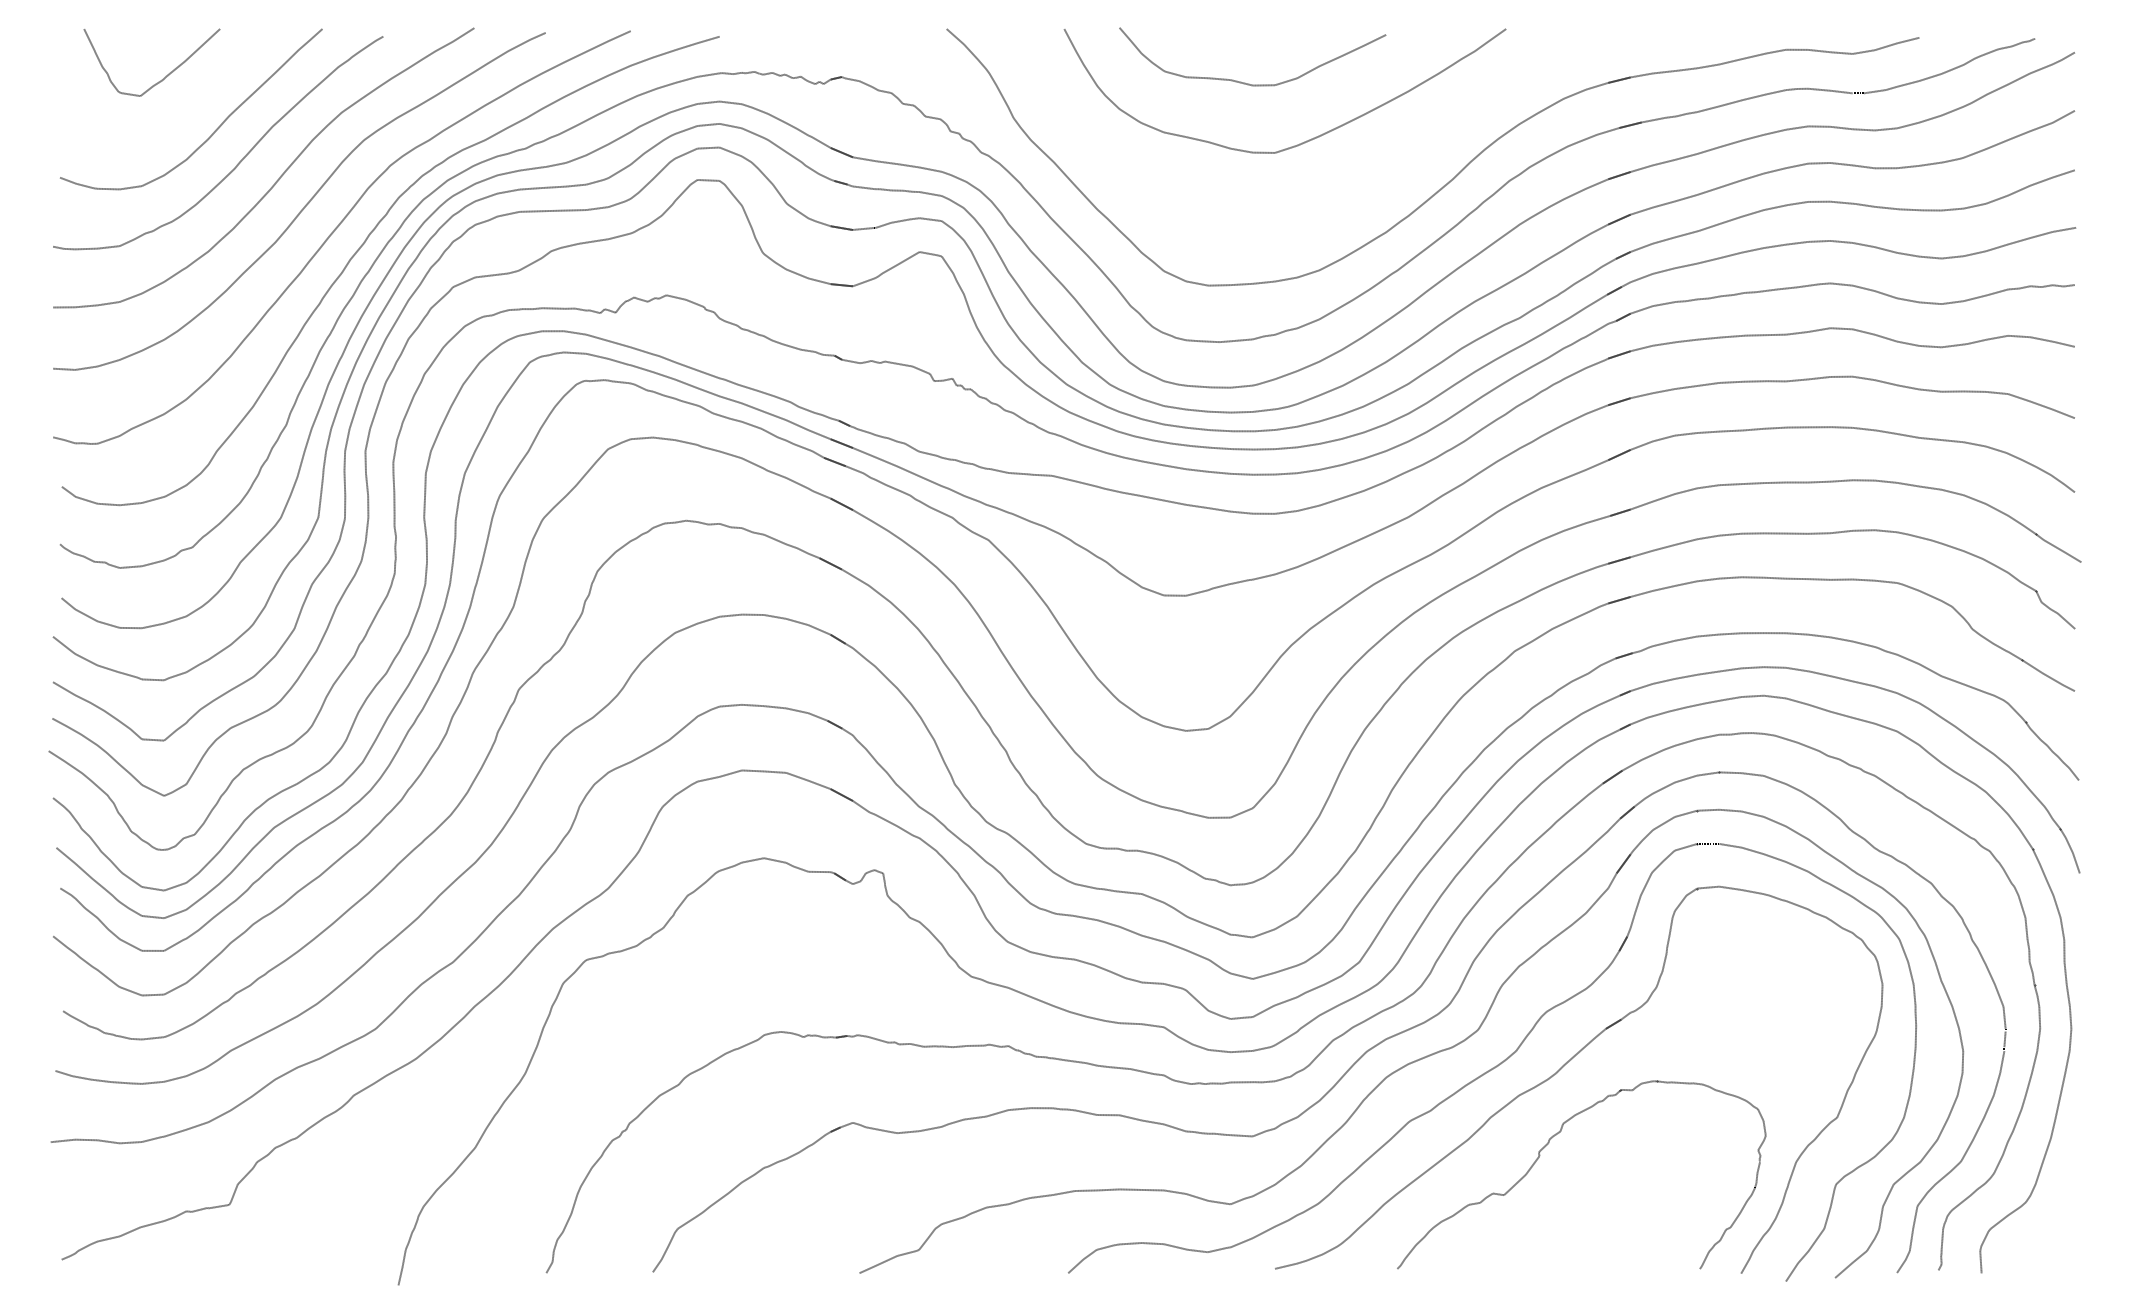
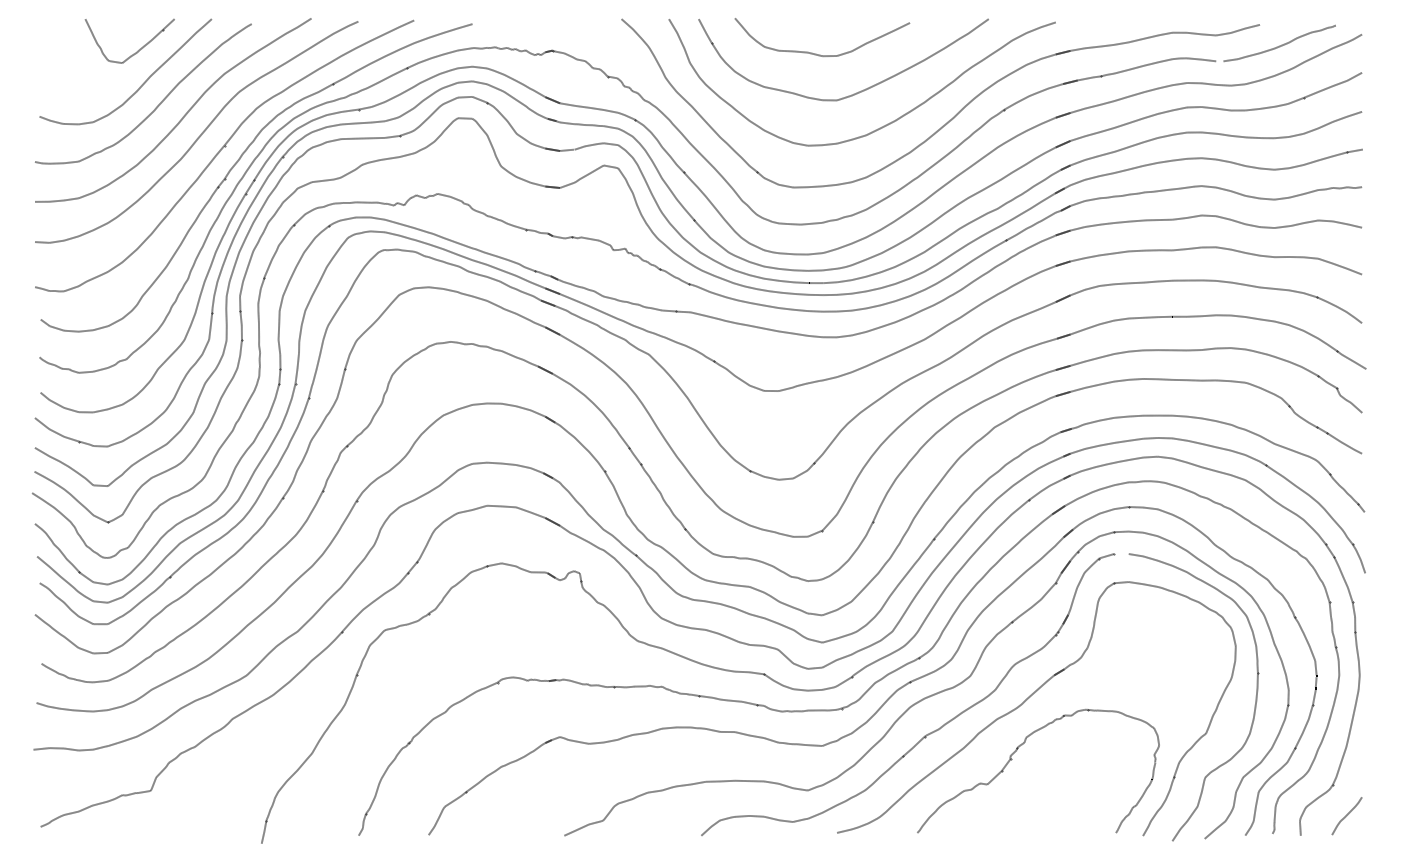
curve: (163, 76) -> (137, 50), moved
curve: (1348, 189) -> (885, 124), added
curve: (2051, 1243) -> (1346, 816), added

